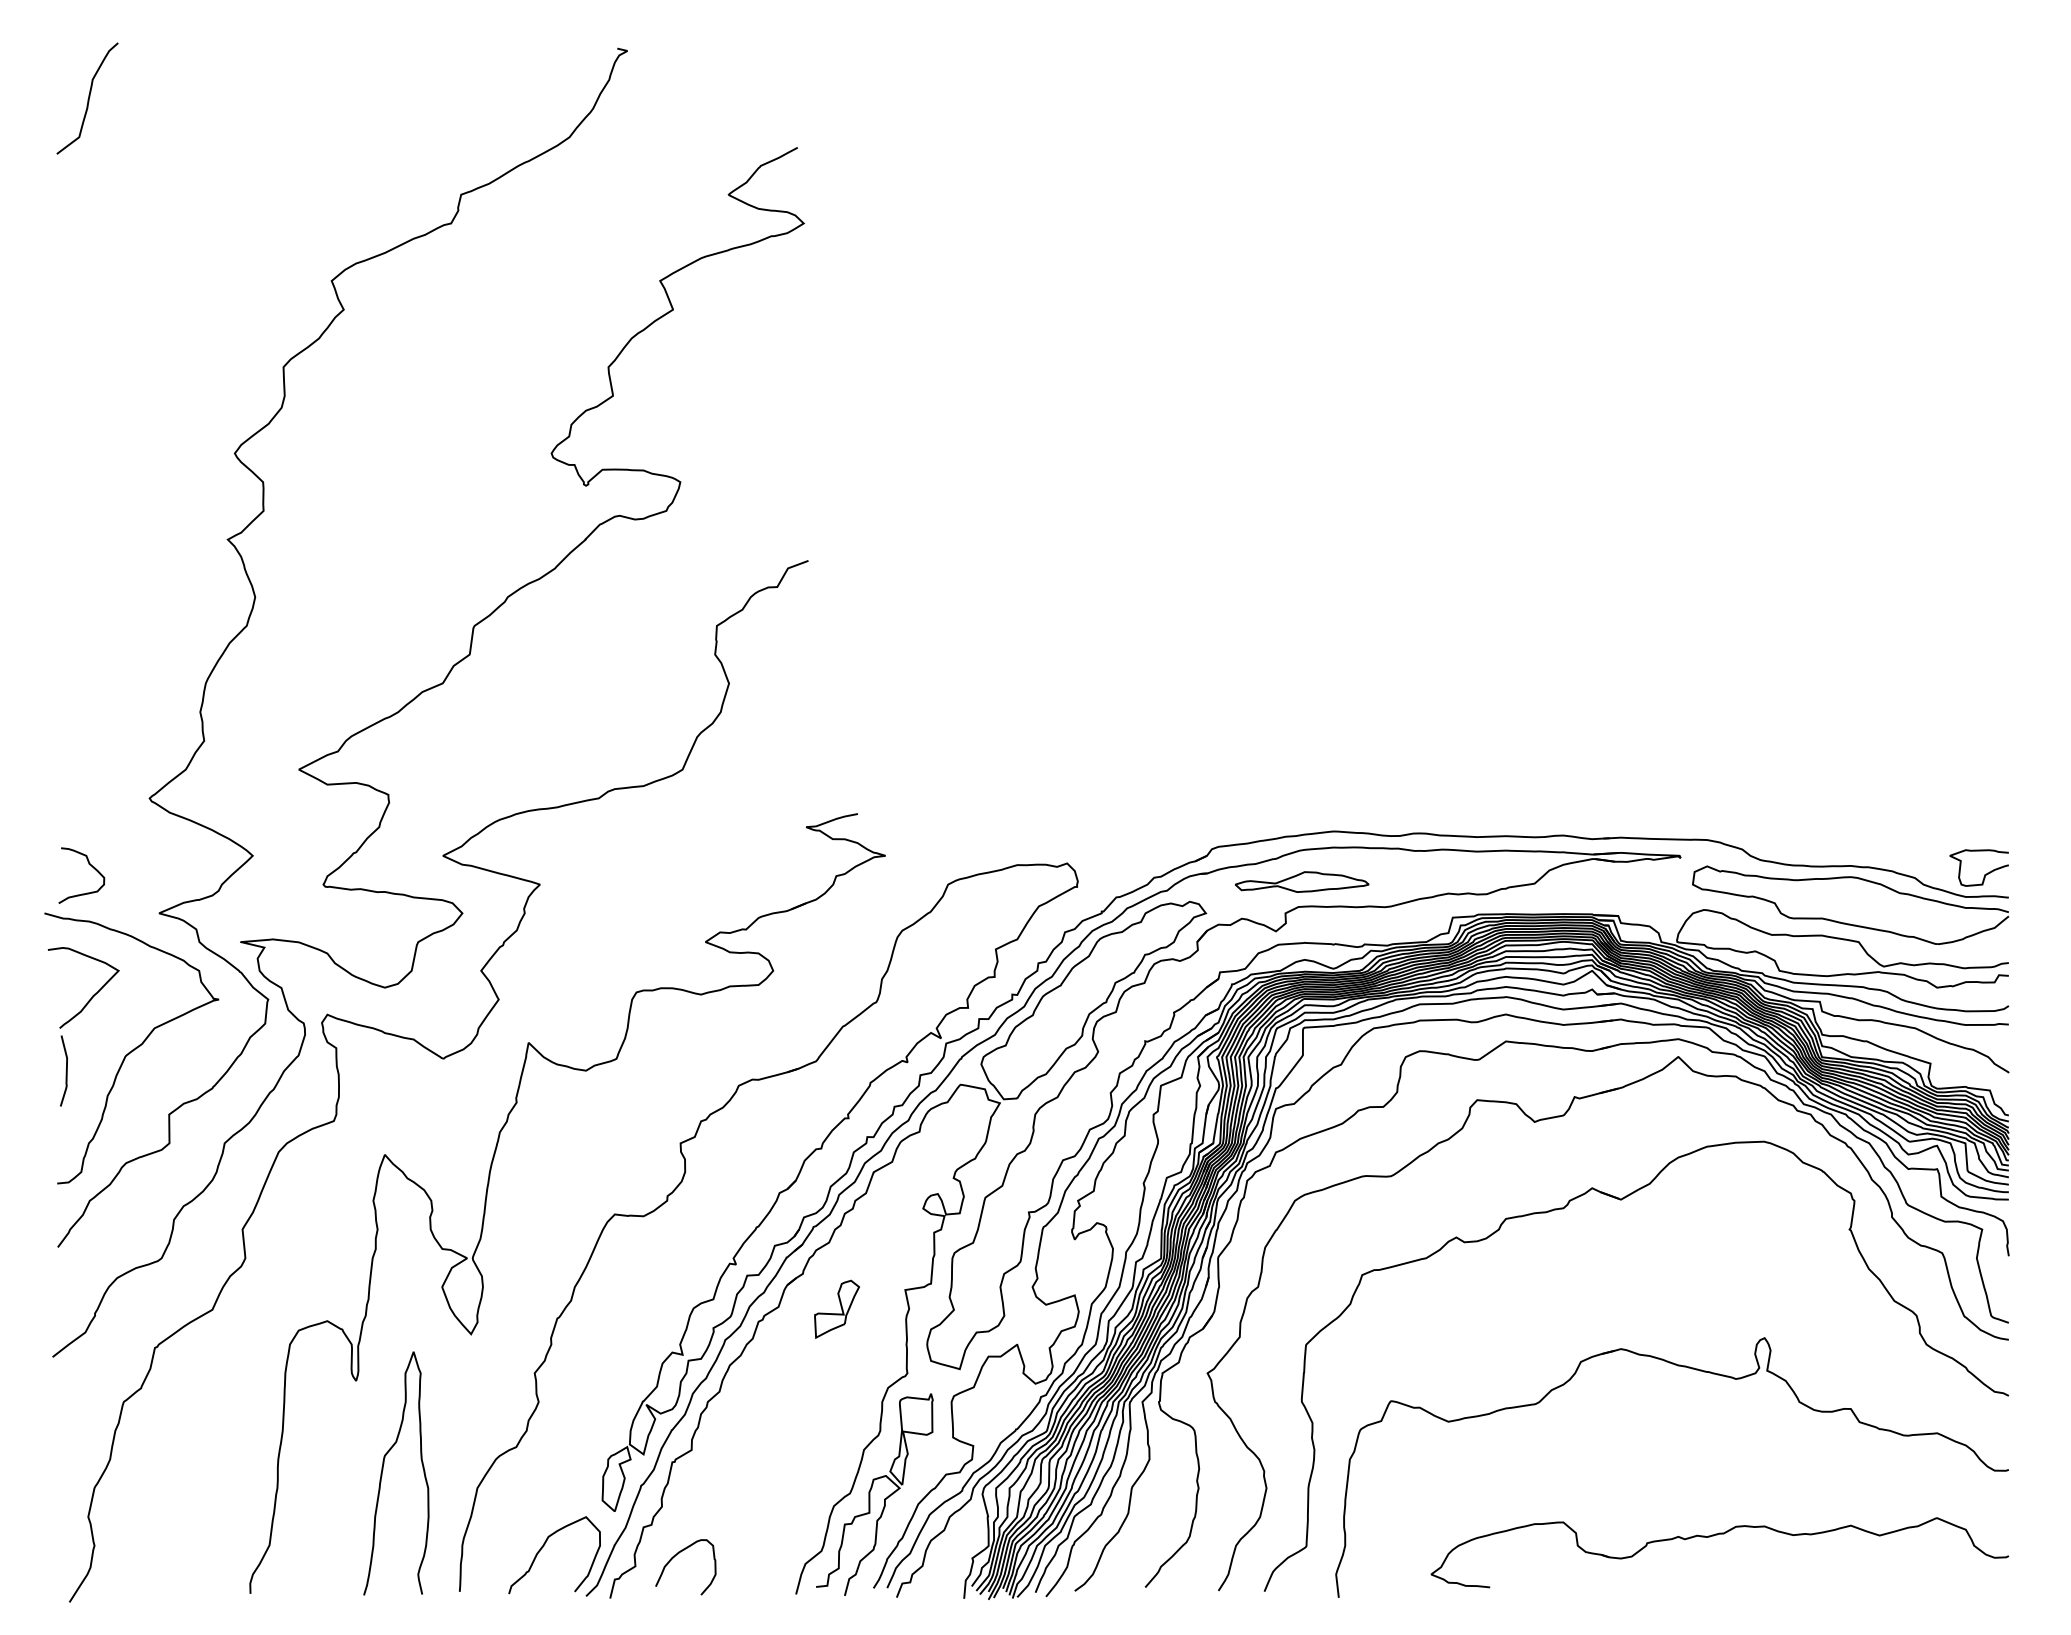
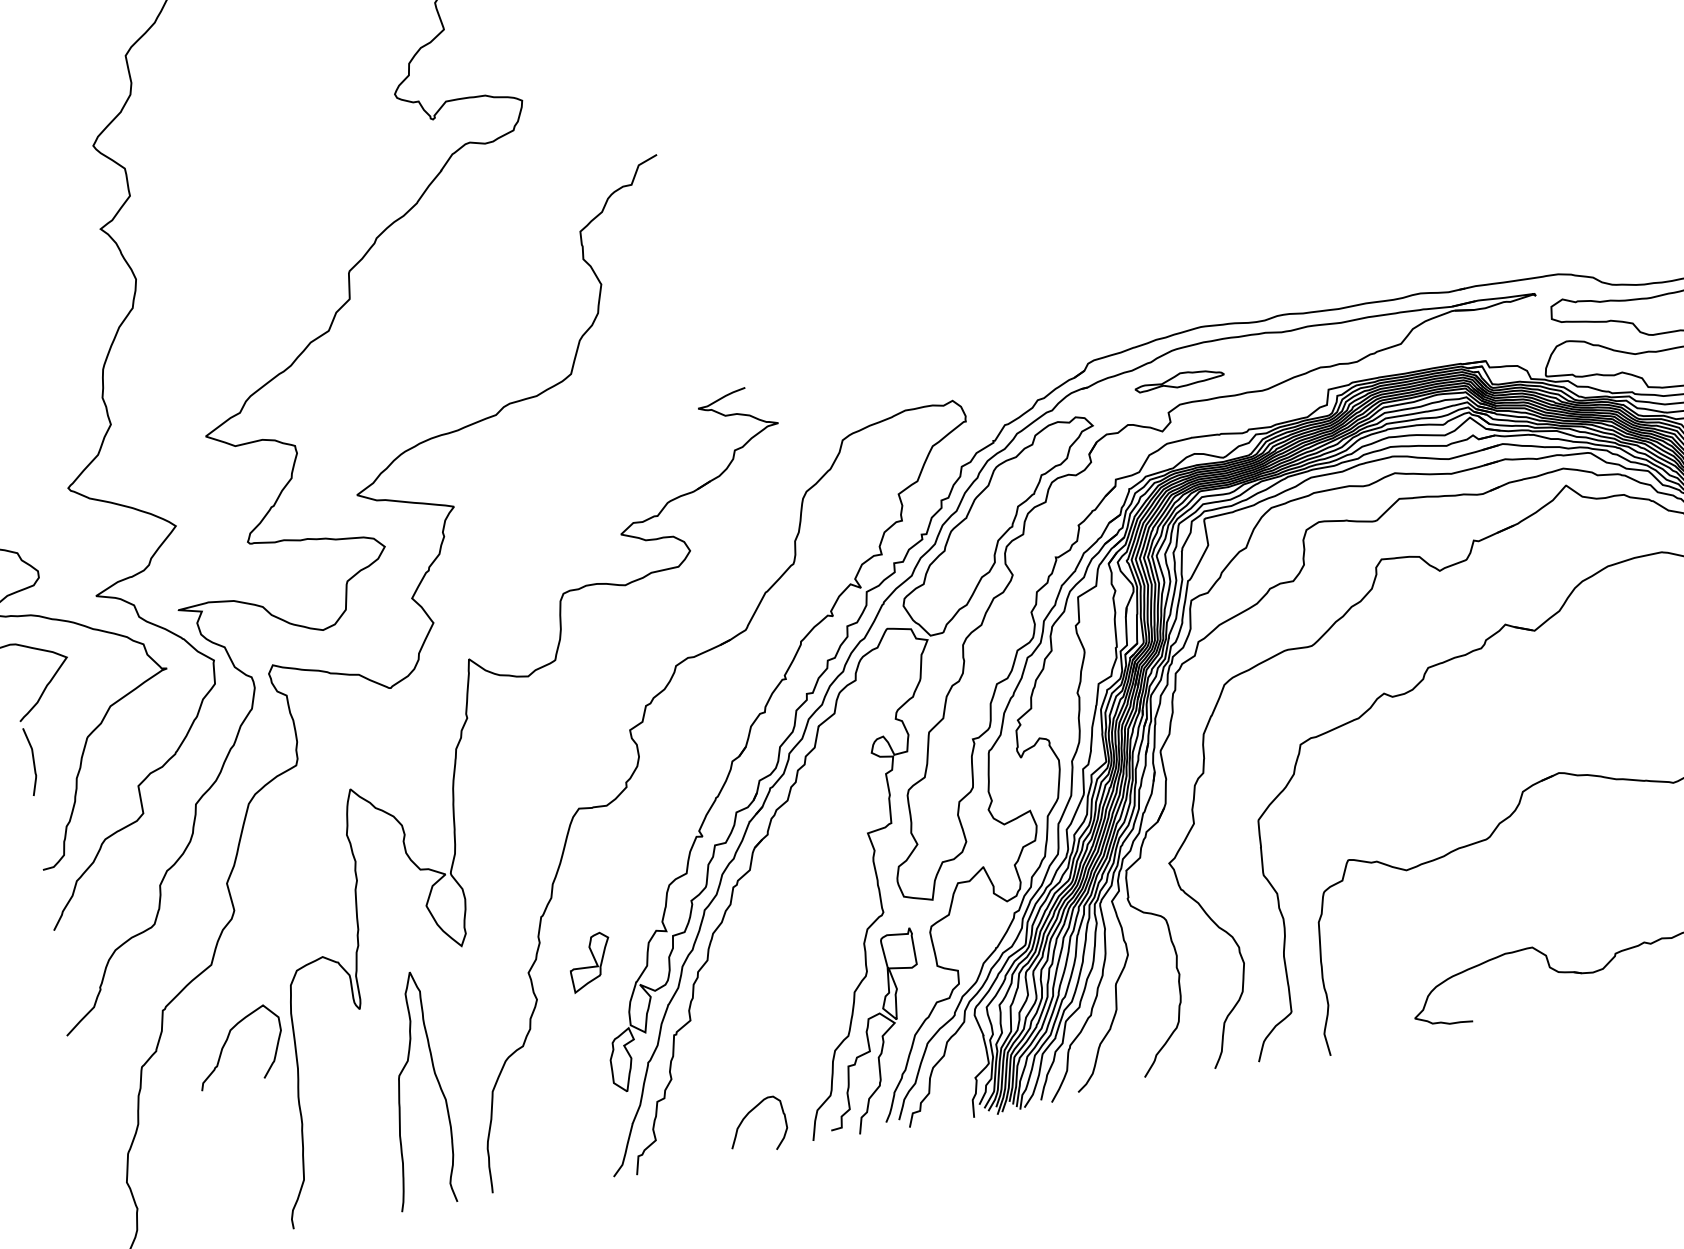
part: (1302, 881) -> (1179, 379), size x0.7
part: (837, 1308) -> (591, 961), moved
curve: (543, 1547) -> (227, 1041), moved
curve: (678, 1554) -> (748, 1114), moved

